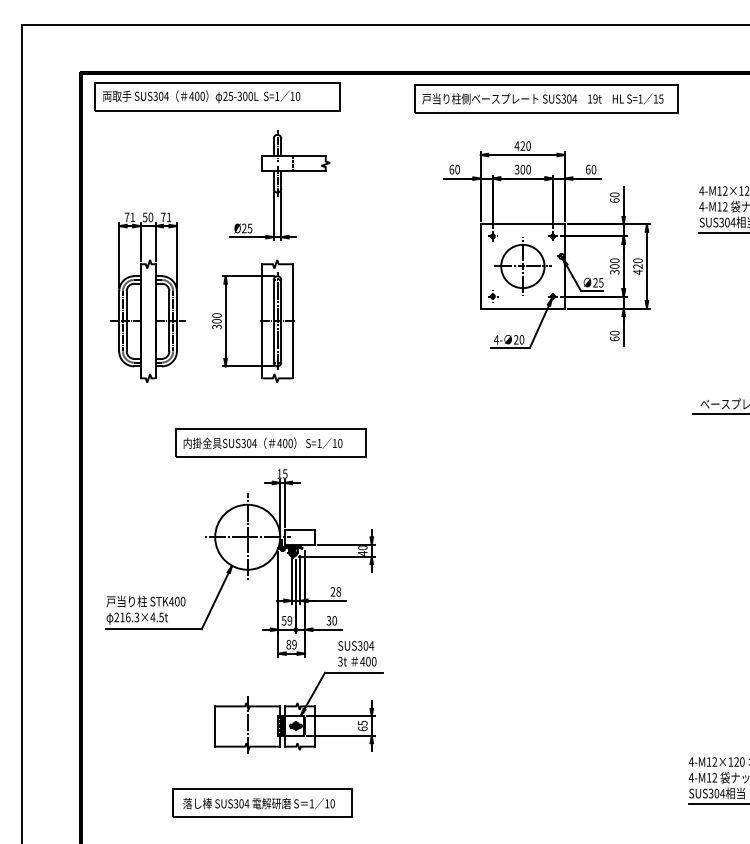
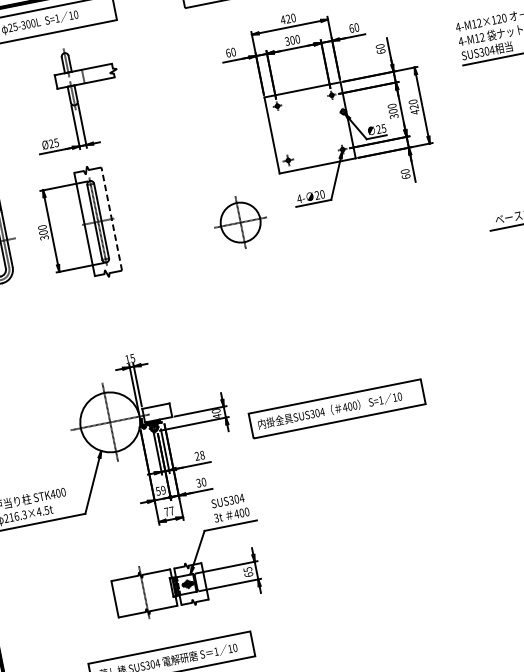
part: (522, 266) -> (240, 222), moved
line: (292, 320) -> (111, 218), solid -> dashed
part: (270, 442) -> (336, 408), moved
text: (291, 644) -> (169, 511), 89 -> 77

